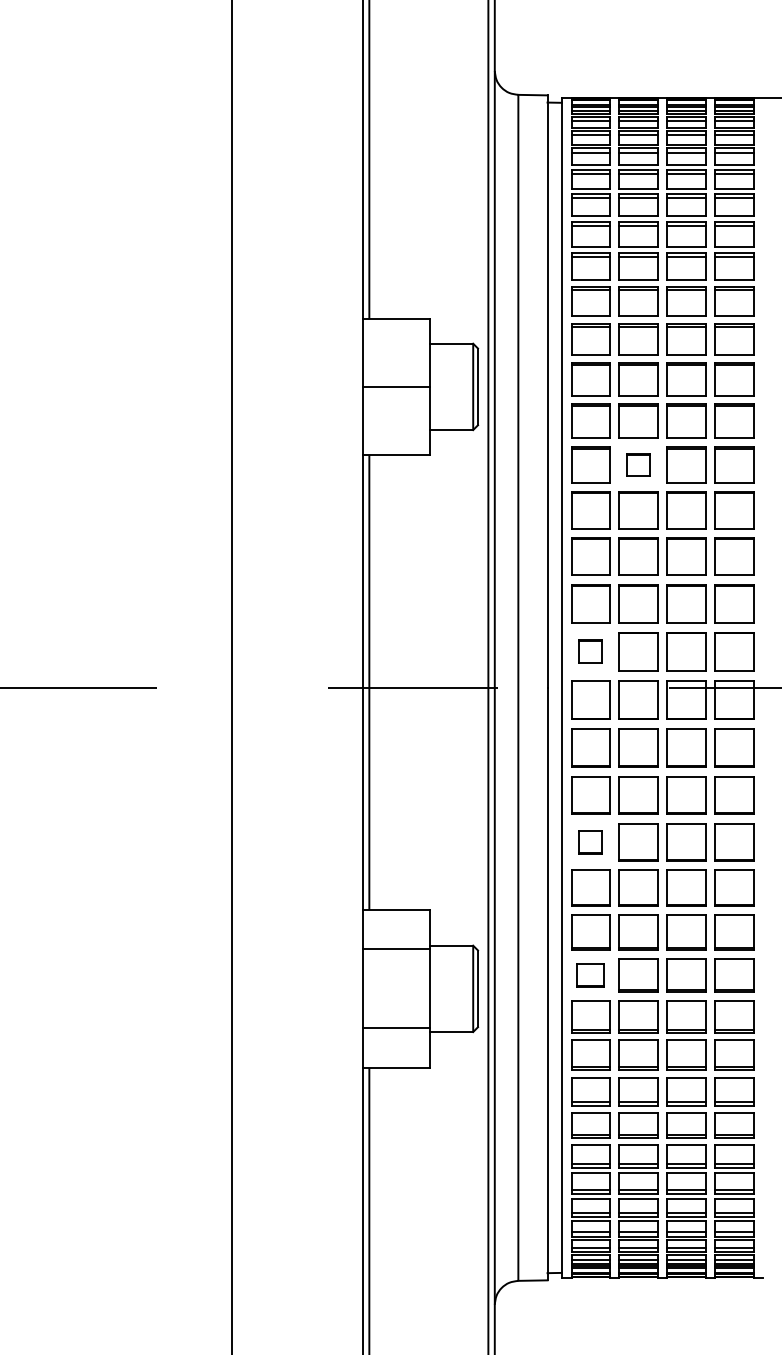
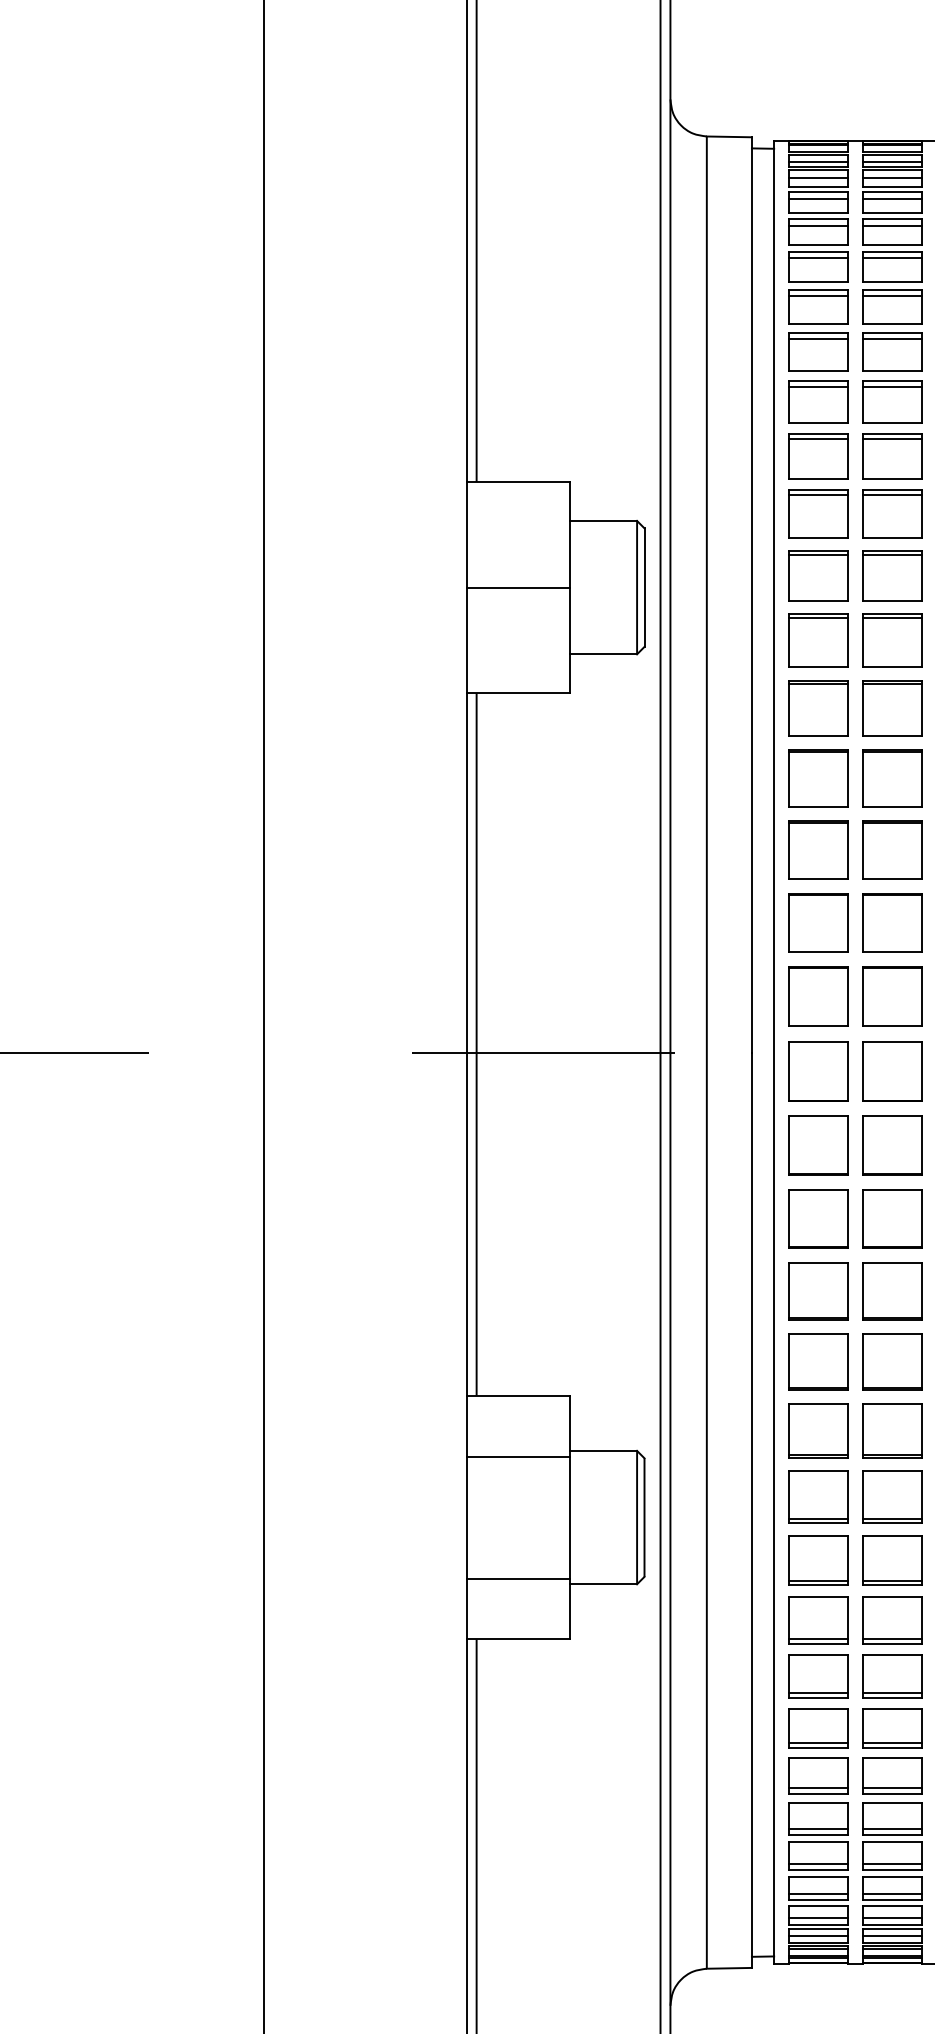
part: (638, 464) -> (892, 707), size x1.67
part: (590, 651) -> (818, 996), size x1.67
part: (590, 842) -> (818, 1291), size x1.67
part: (590, 975) -> (818, 1496), size x1.43

